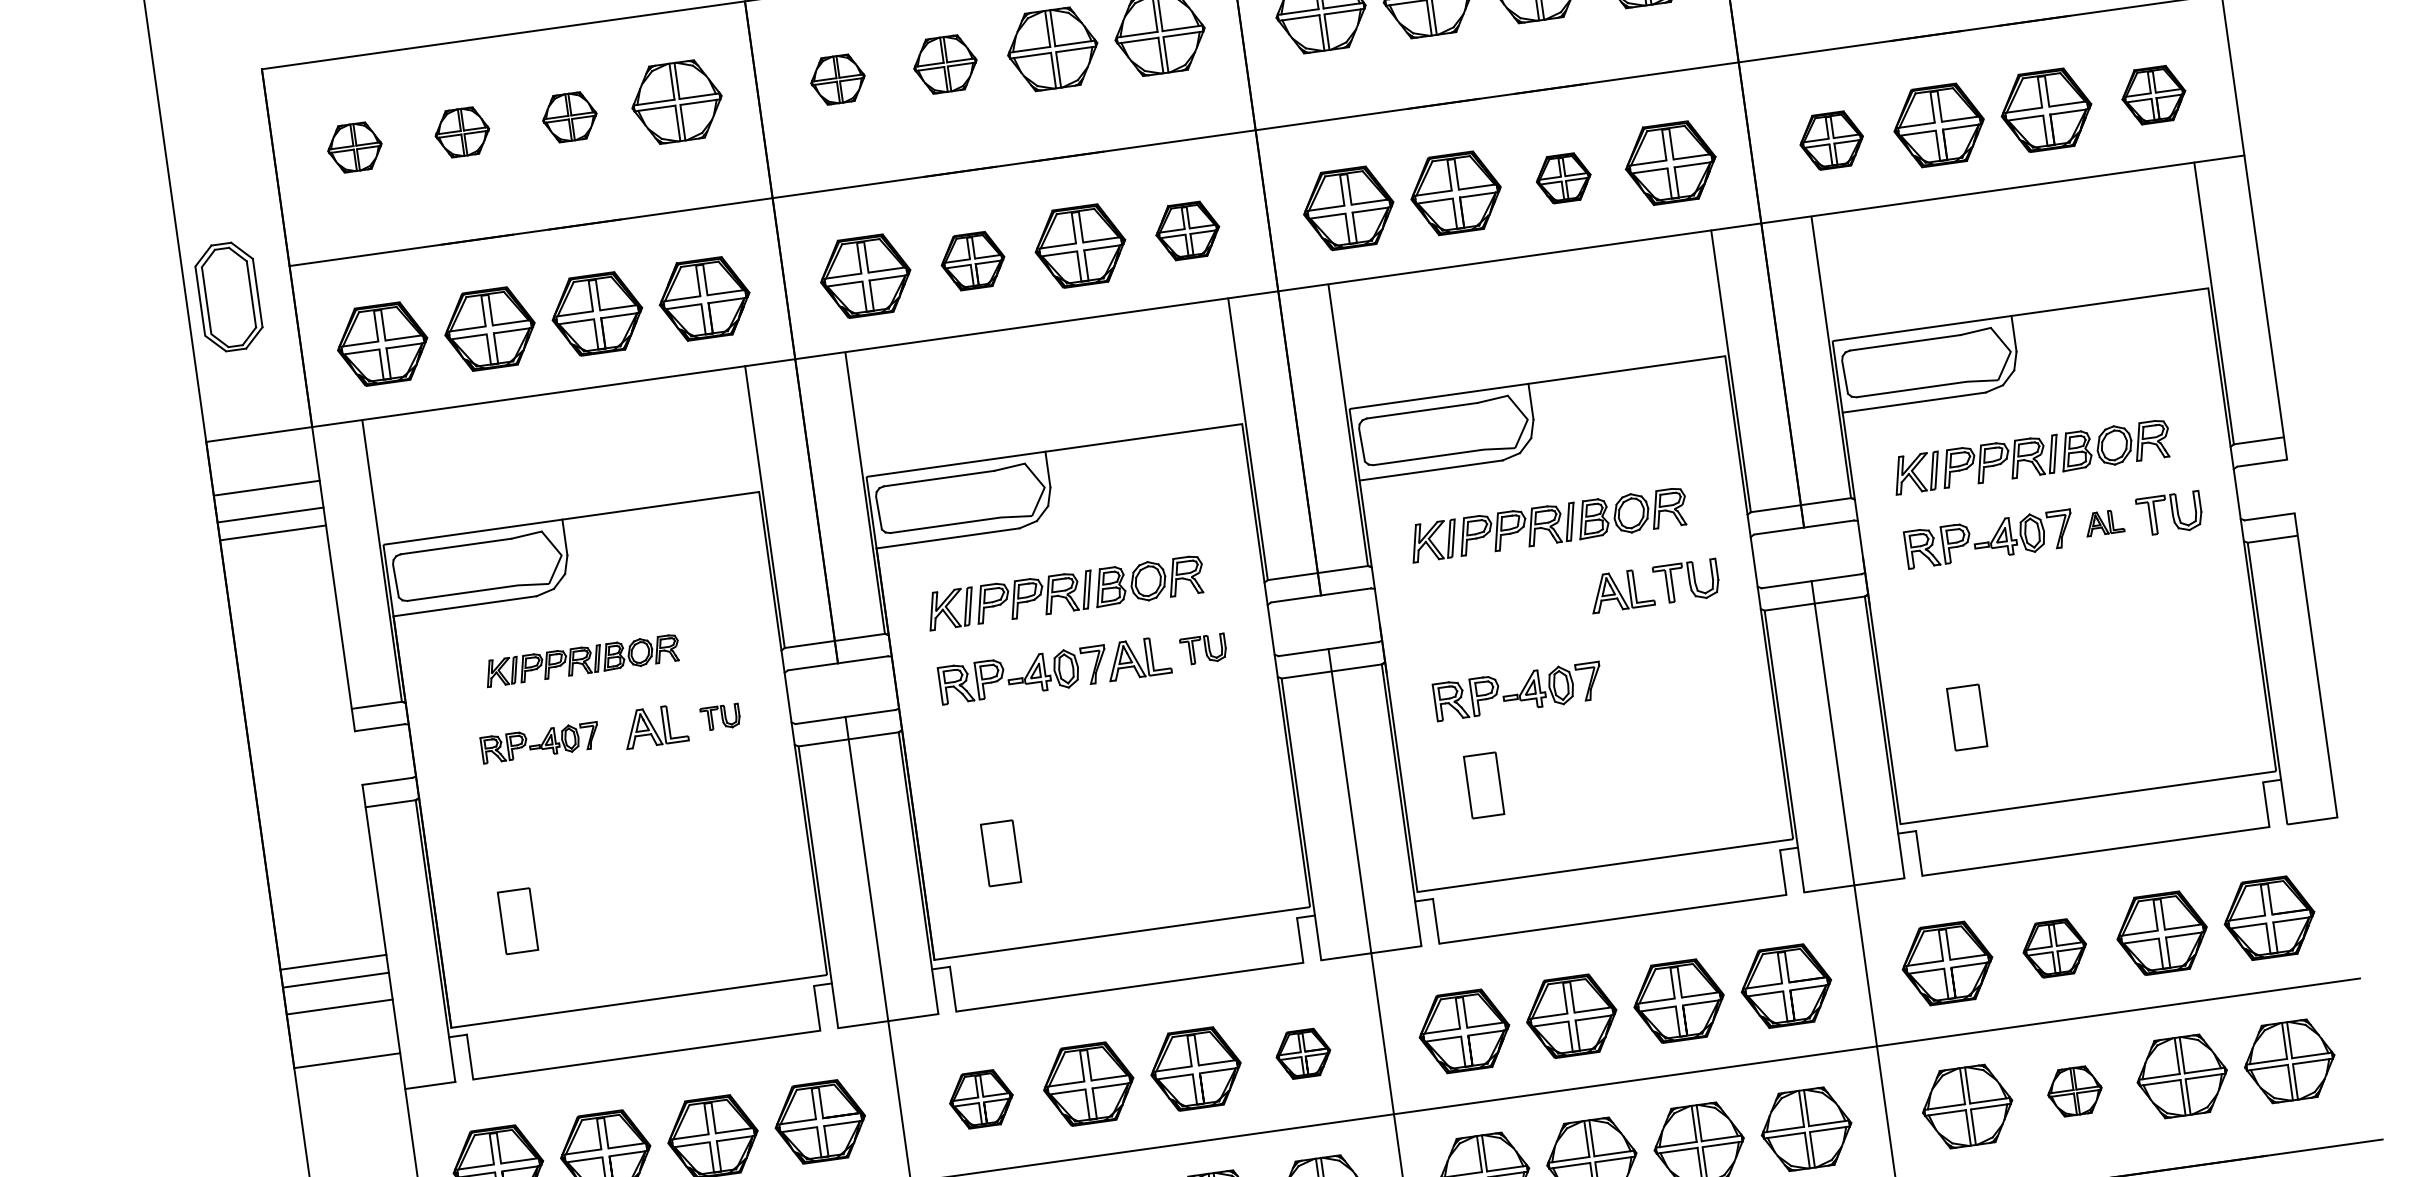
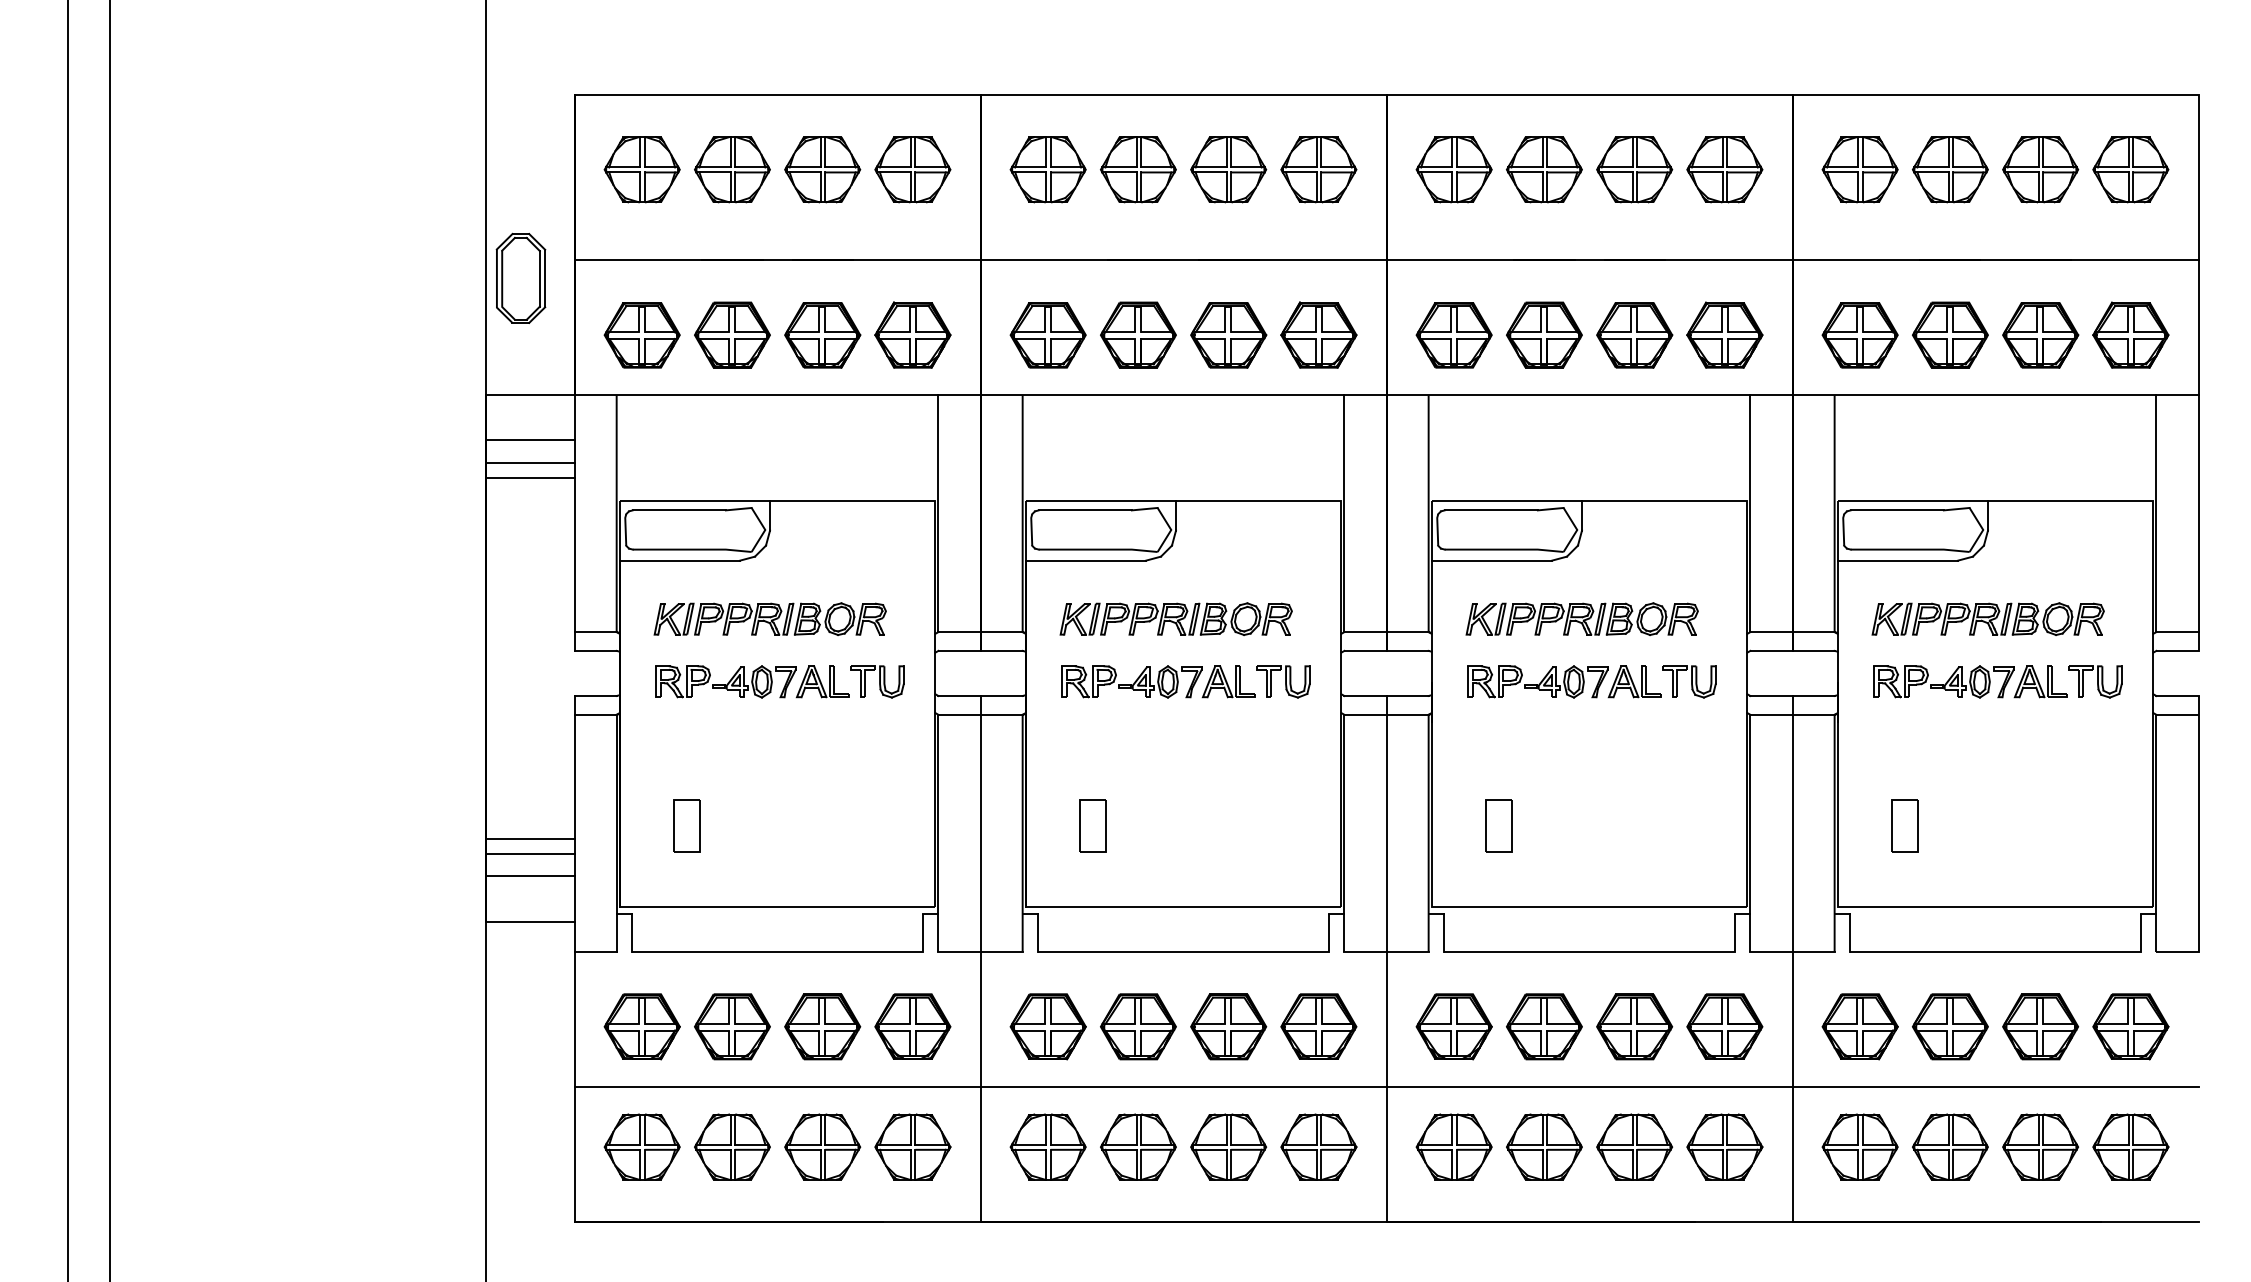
part: (945, 64) -> (1138, 169), size x1.43
part: (837, 79) -> (1047, 169), size x1.67
part: (2153, 94) -> (2130, 334), size x1.43
part: (569, 116) -> (822, 169), size x1.67
part: (462, 132) -> (732, 169), size x1.67
part: (1831, 141) -> (1859, 335), size x1.43
part: (354, 147) -> (641, 169), size x1.67
part: (1563, 178) -> (1634, 335), size x1.67
part: (1187, 230) -> (1318, 334), size x1.43
part: (973, 260) -> (1138, 334), size x1.43
part: (2104, 522) -> (2040, 681), size x1.67
part: (1203, 649) -> (1283, 681), size x1.43
part: (581, 660) -> (769, 618), size x1.43
part: (1517, 691) -> (1537, 681), moved
part: (720, 716) -> (877, 681), size x1.67
part: (539, 742) -> (725, 681), size x1.43
part: (2054, 948) -> (1950, 1026), size x1.43
part: (1302, 1053) -> (1318, 1026), size x1.67
part: (2074, 1090) -> (1950, 1146), size x1.67
part: (980, 1099) -> (1047, 1026), size x1.43

